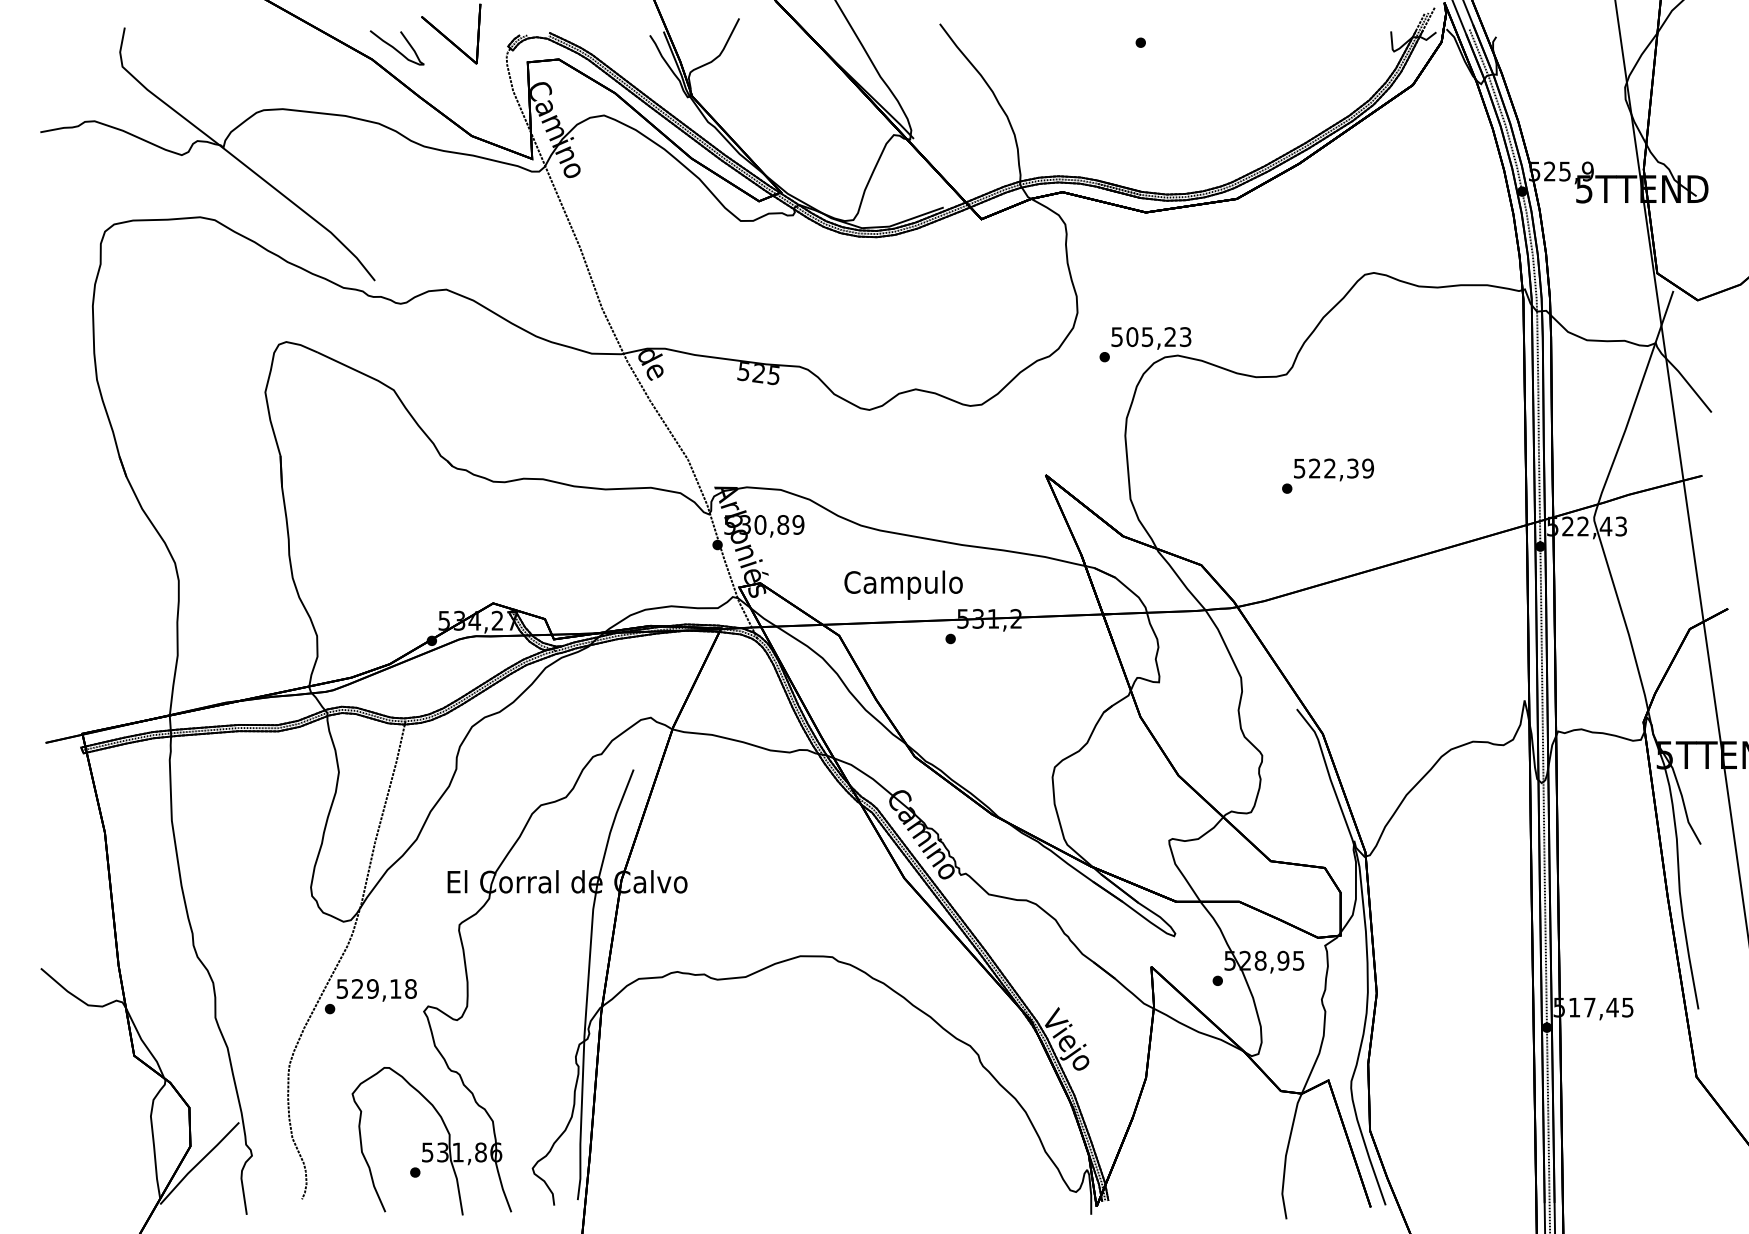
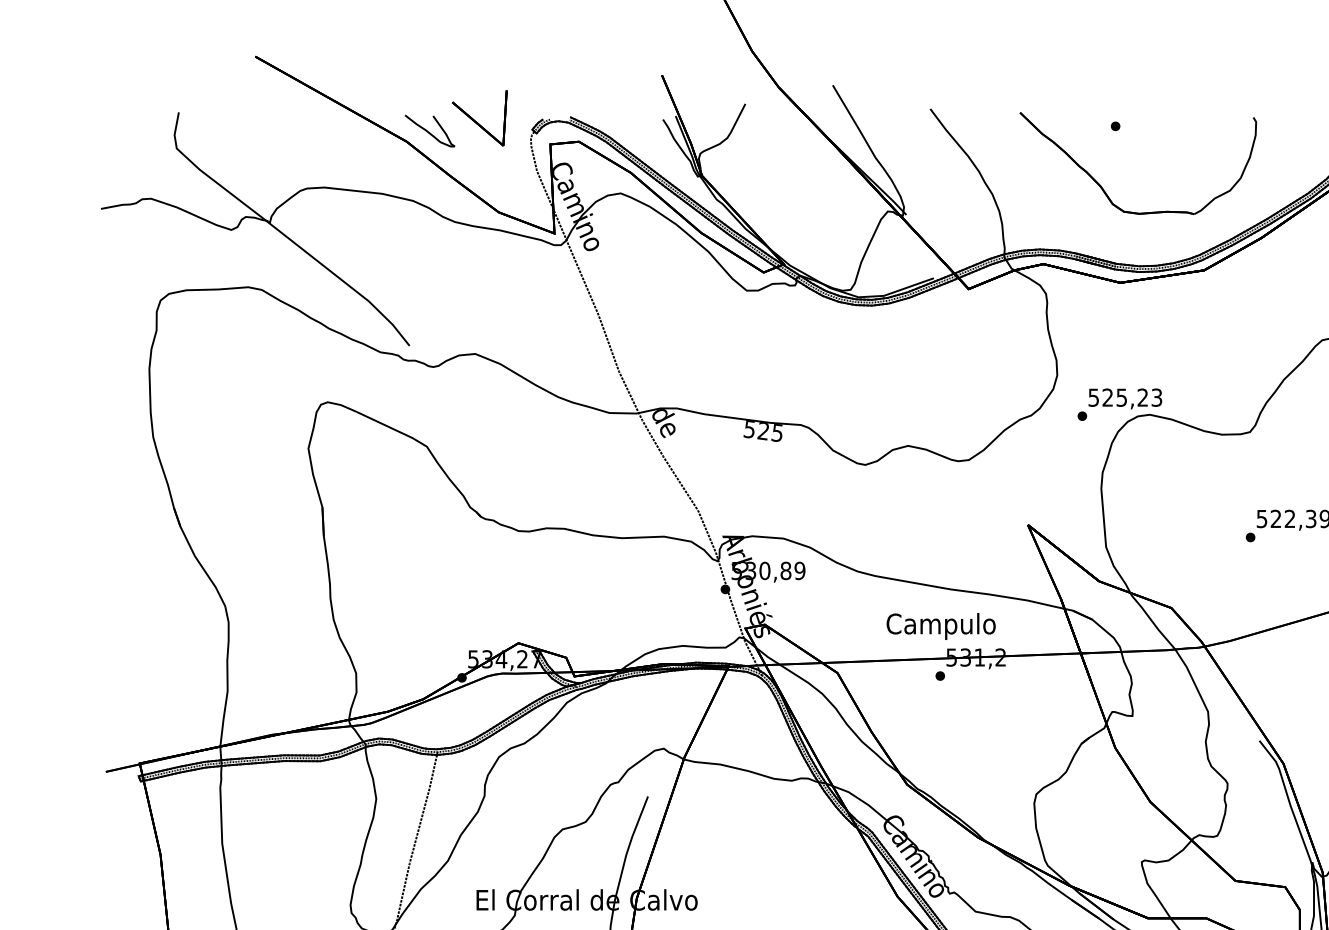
part: (1126, 108) -> (1102, 186), added
text: (1132, 337) -> (1107, 398), 505,23 -> 525,23
text: (903, 584) -> (941, 625), moved

